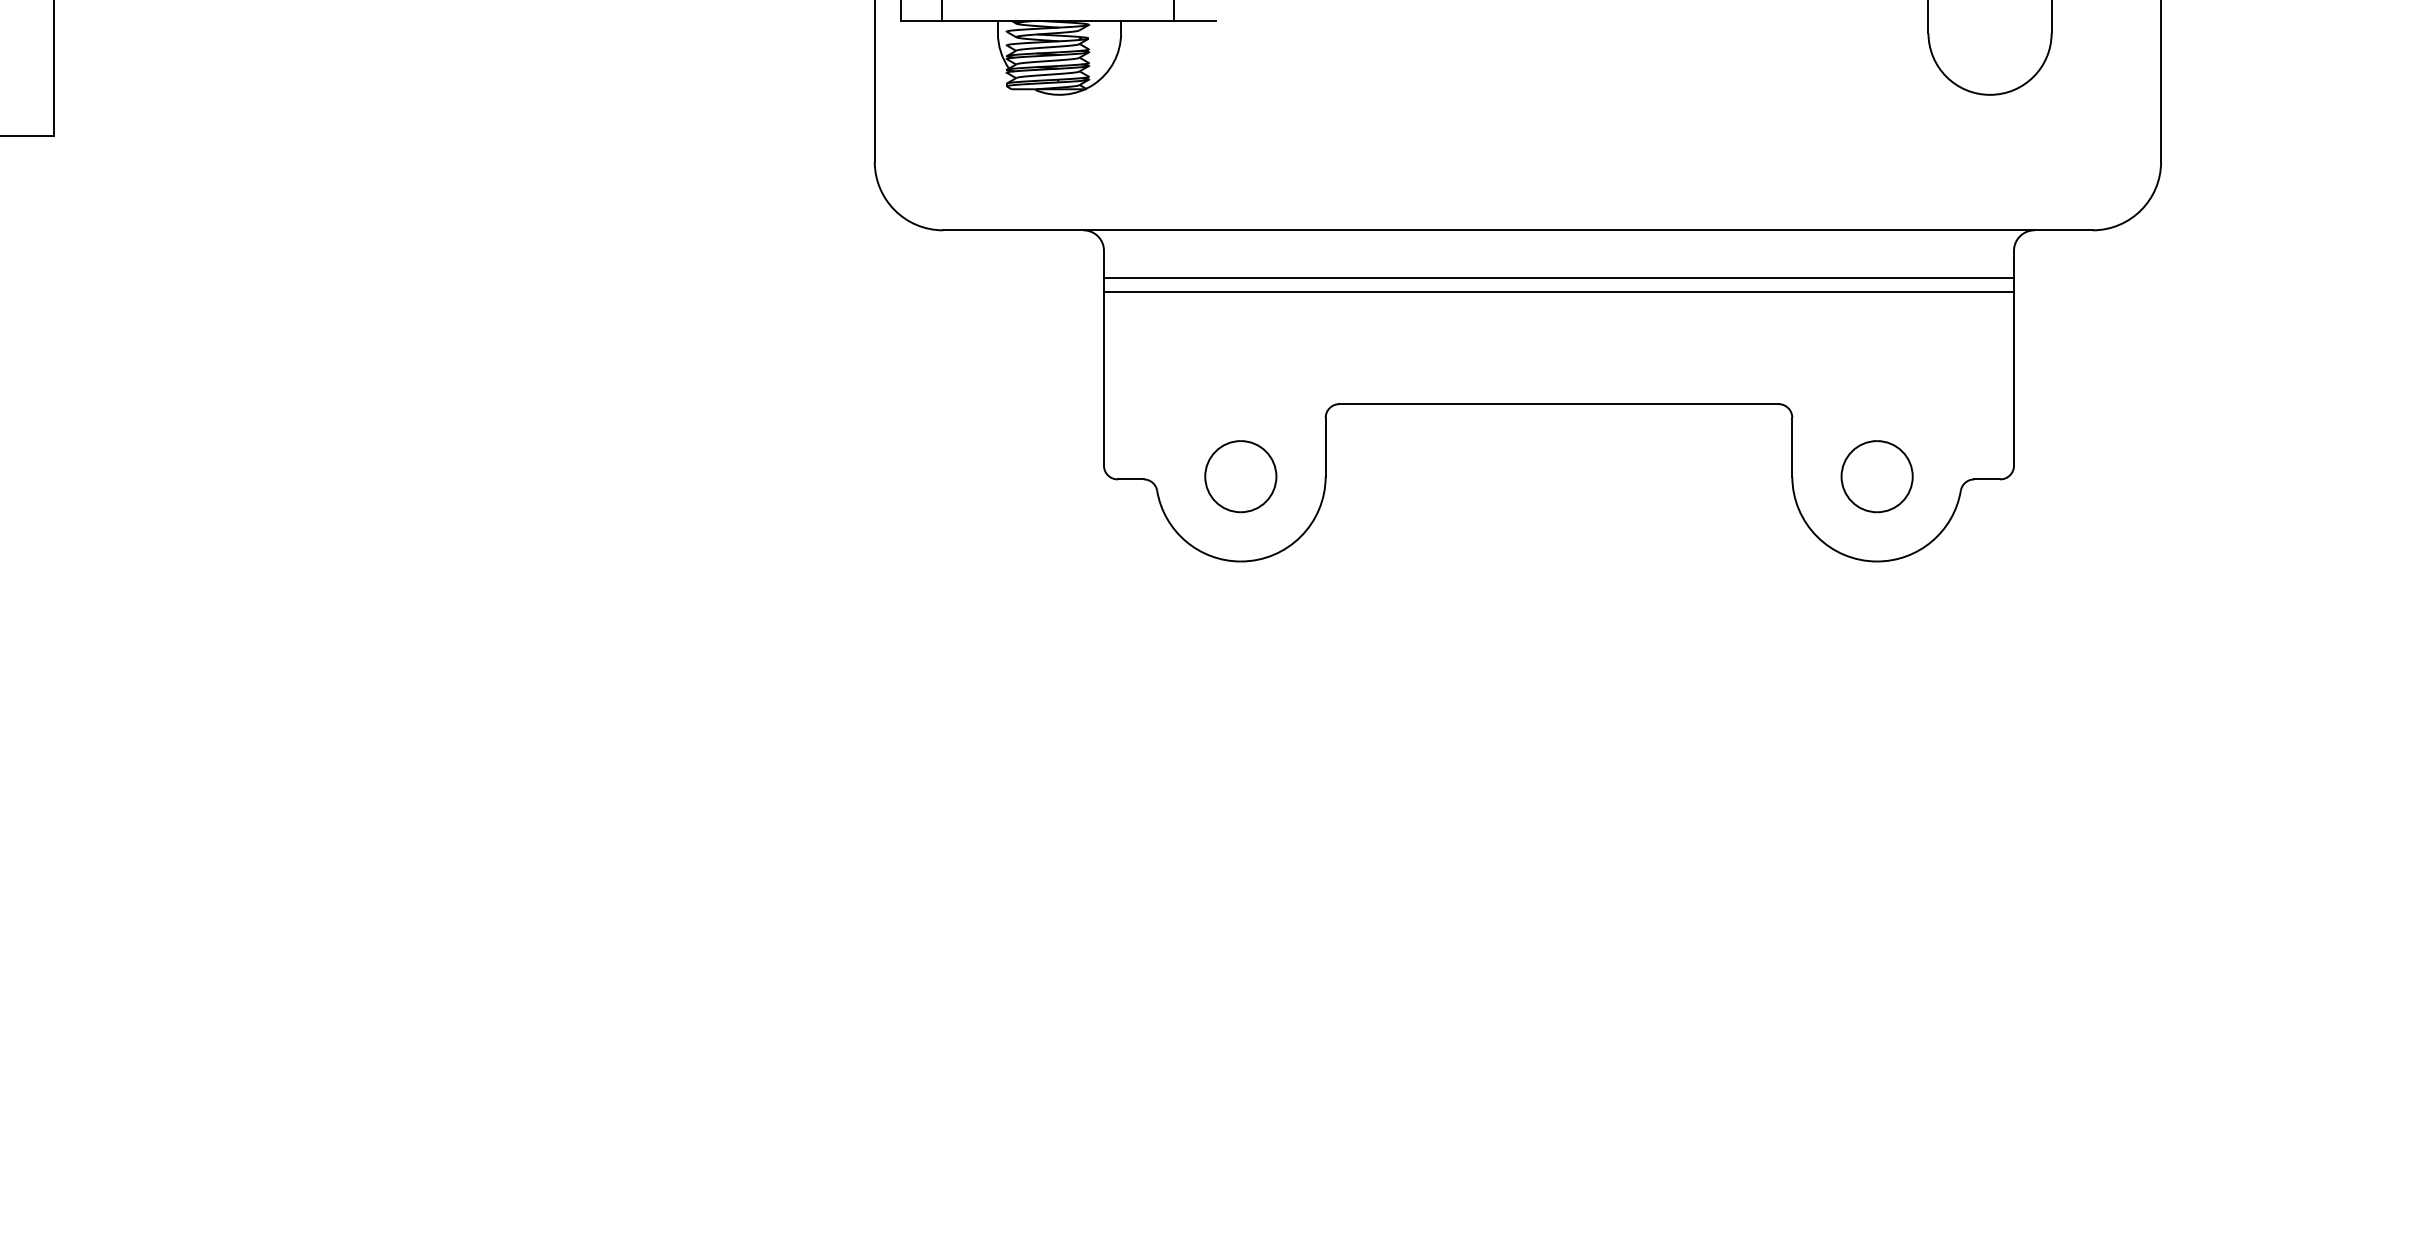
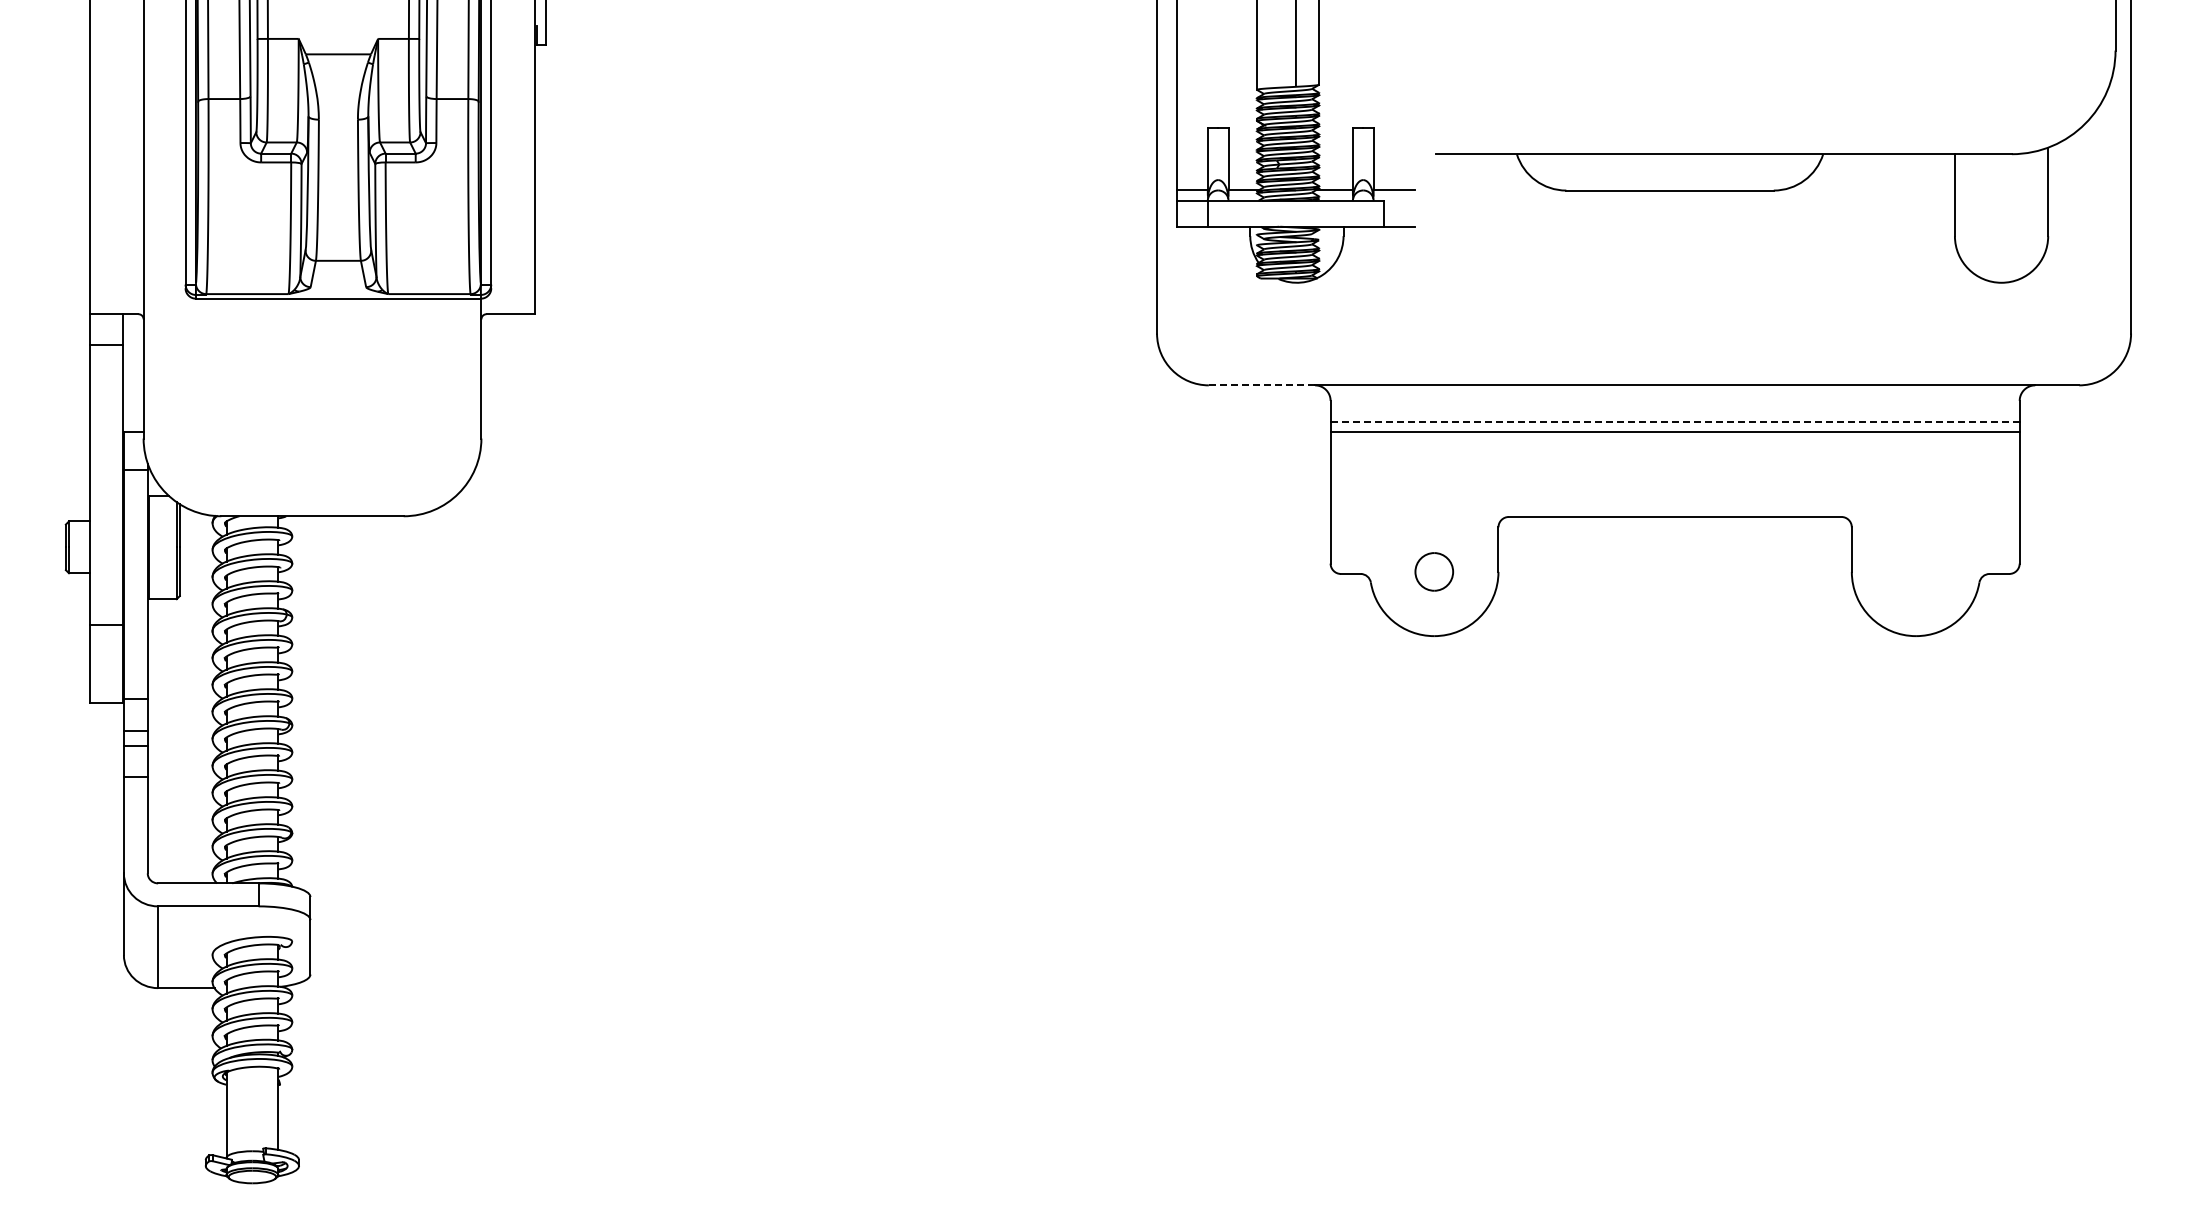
line: (1014, 230) -> (1262, 385), solid -> dashed
line: (1559, 278) -> (1675, 421), solid -> dashed
part: (1241, 476) -> (1434, 571), size x0.7
part: (1876, 476) -> (1915, 571), removed

